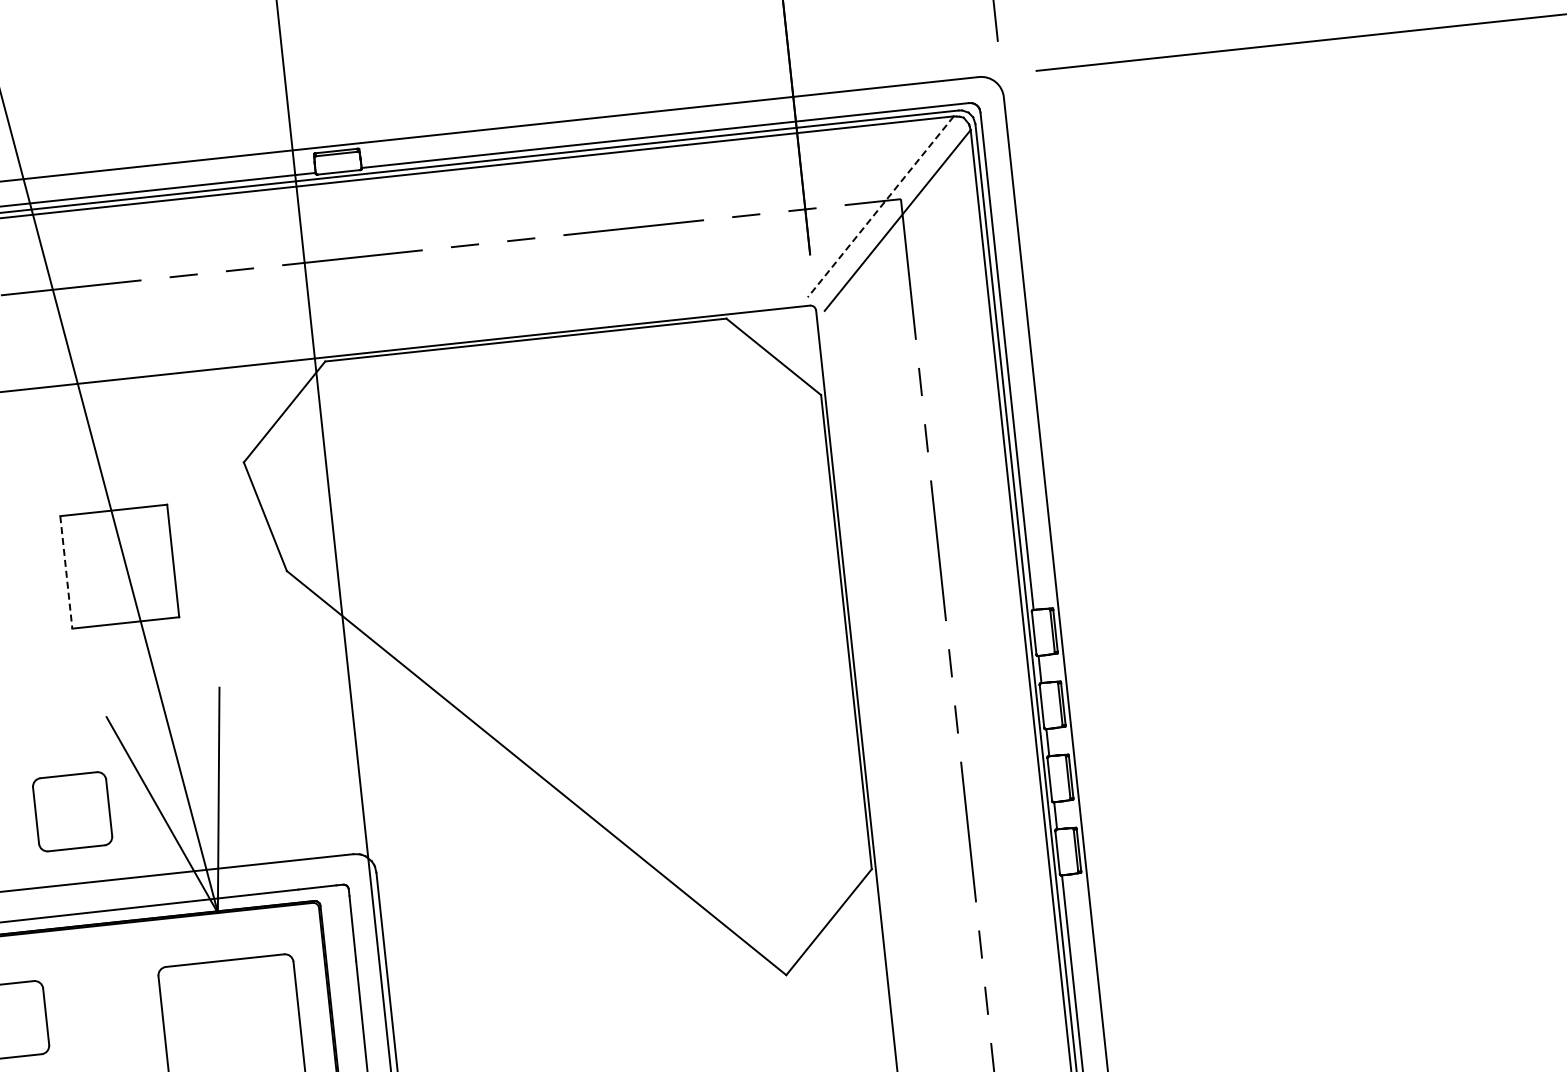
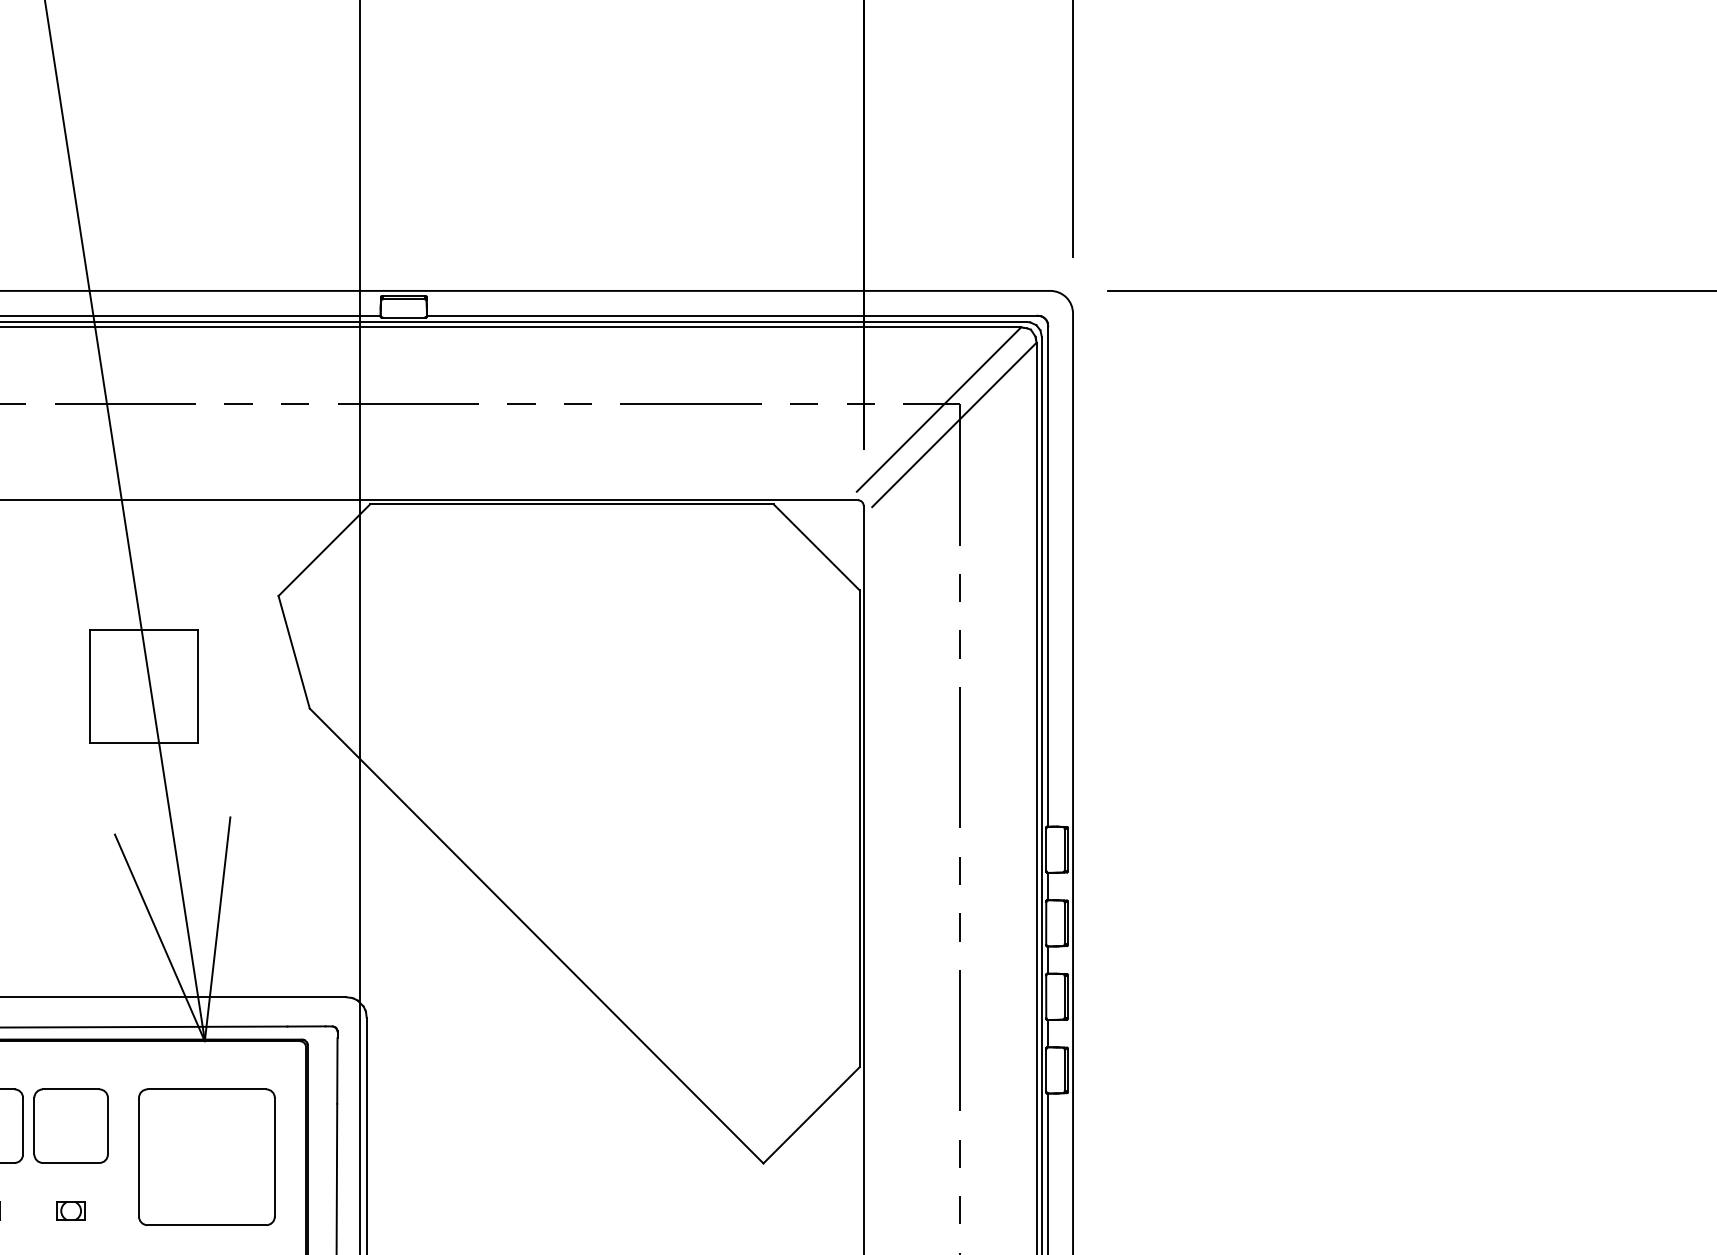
line: (880, 206) -> (938, 409), dashed -> solid
line: (66, 572) -> (90, 686), dashed -> solid
part: (71, 811) -> (70, 1125), moved

